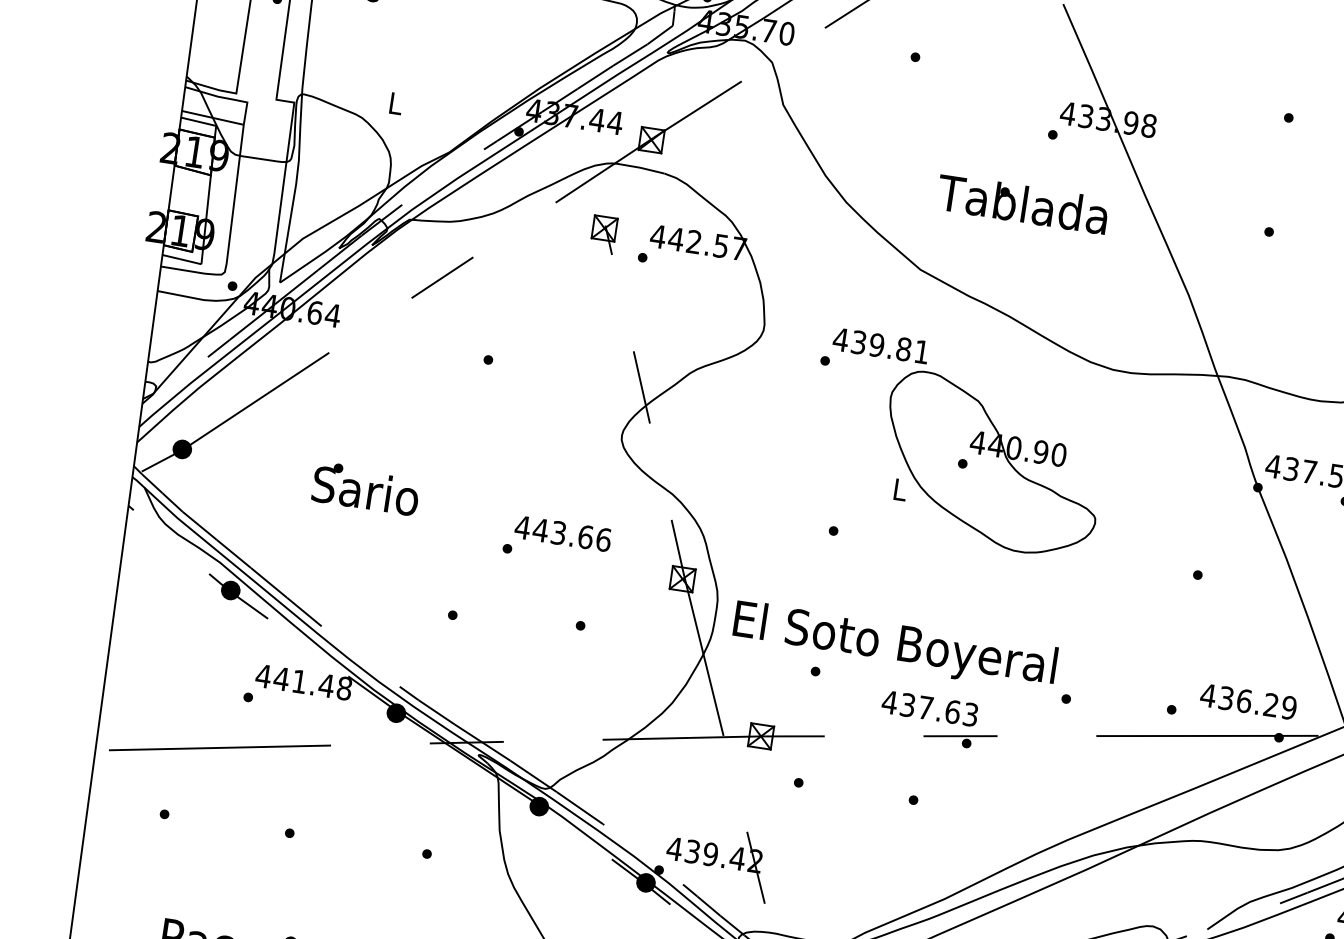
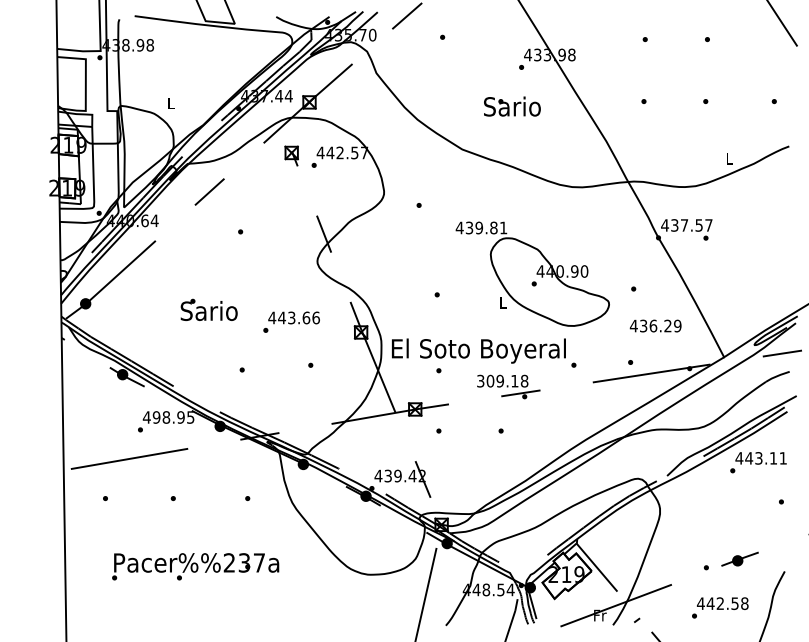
text: (1023, 204) -> (511, 106), Tablada -> Sario
part: (962, 444) -> (532, 273), moved
text: (364, 487) -> (208, 309), moved
text: (312, 683) -> (173, 417), 441.48 -> 498.95
text: (1248, 700) -> (655, 325), moved
text: (930, 707) -> (502, 380), 437.63 -> 309.18

